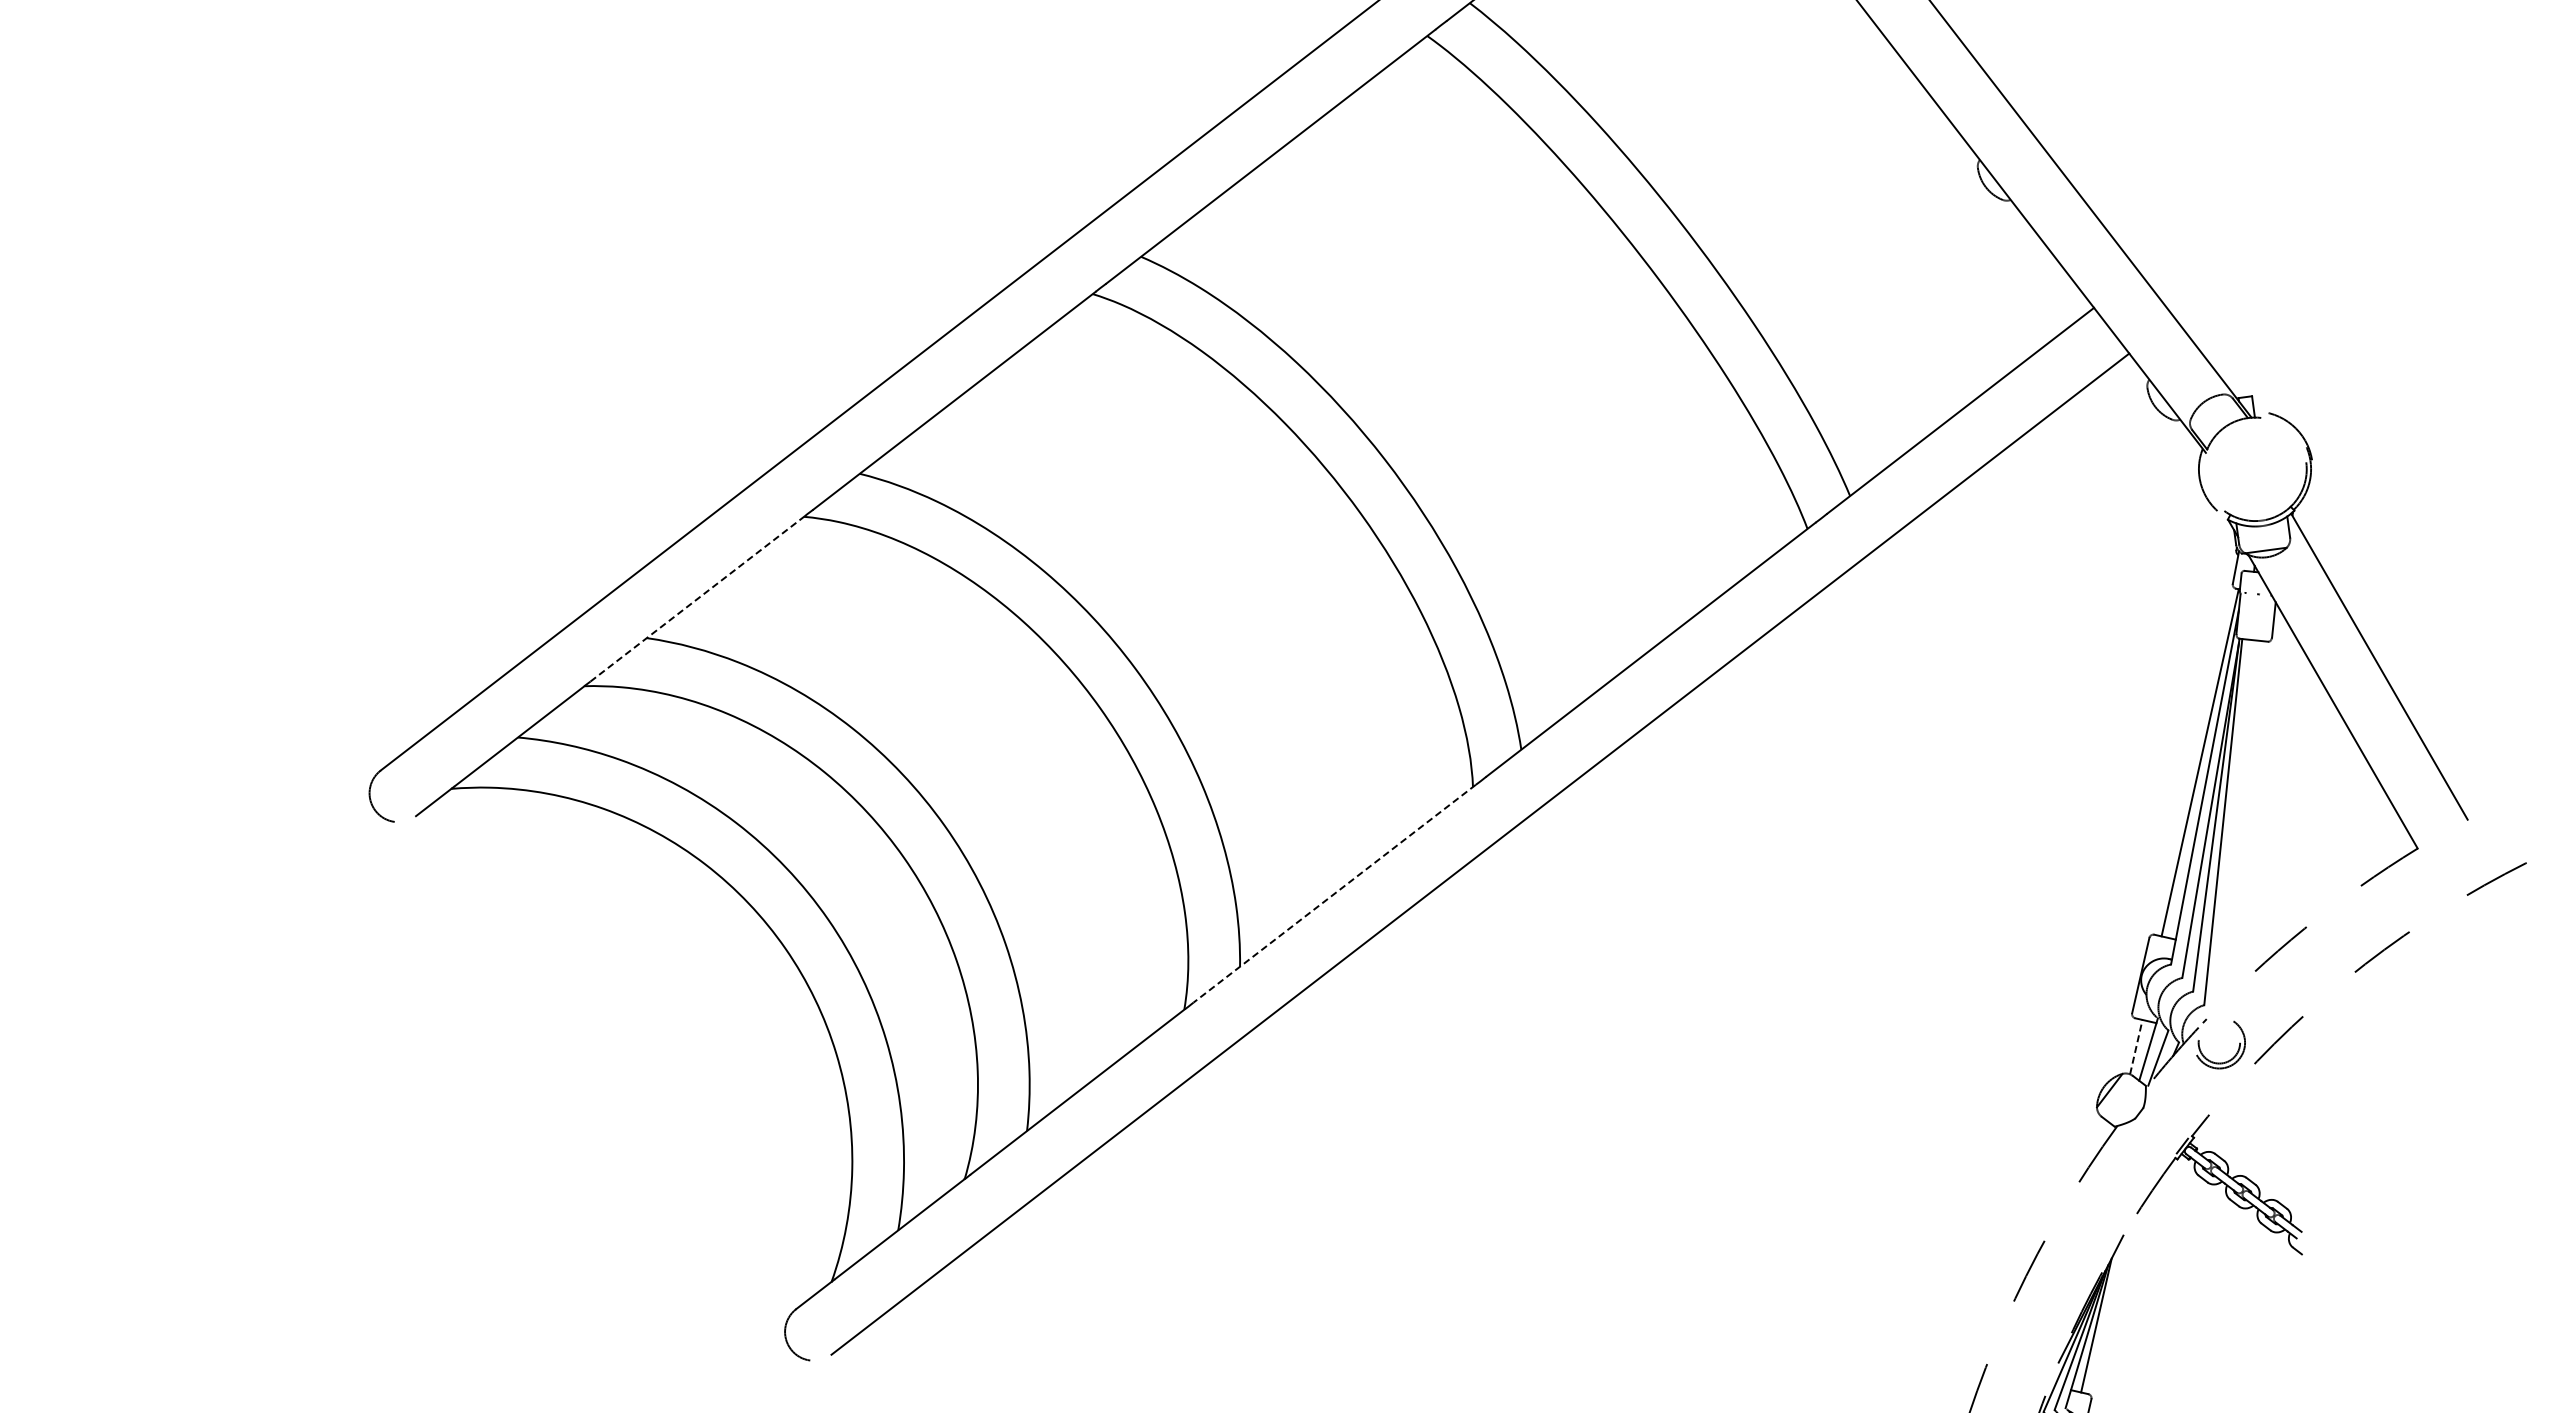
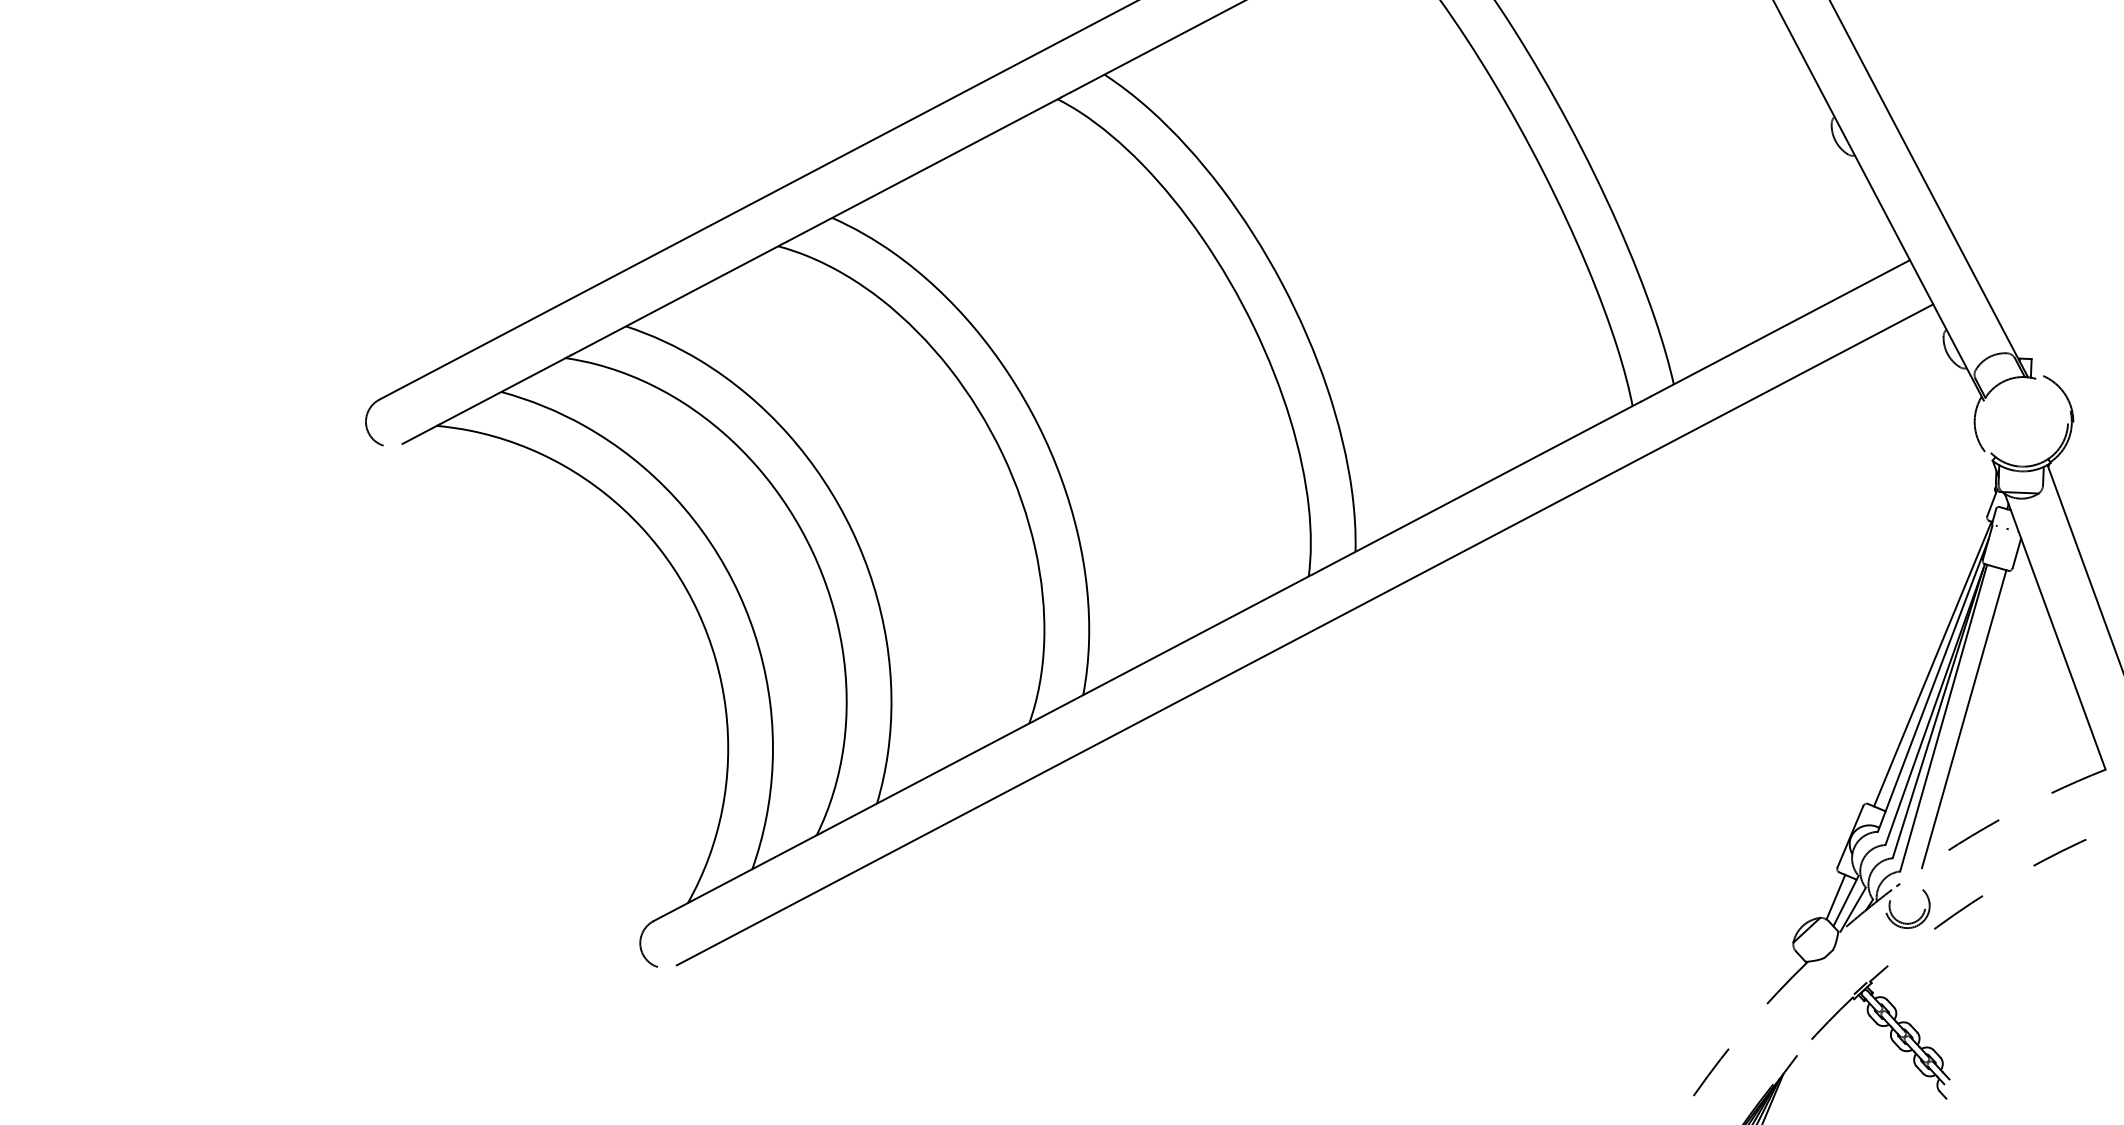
line: (697, 598) -> (675, 300), dashed -> solid
line: (2246, 819) -> (1963, 719), added
line: (1334, 893) -> (1174, 646), dashed -> solid
line: (2136, 1047) -> (1836, 897), dashed -> solid

